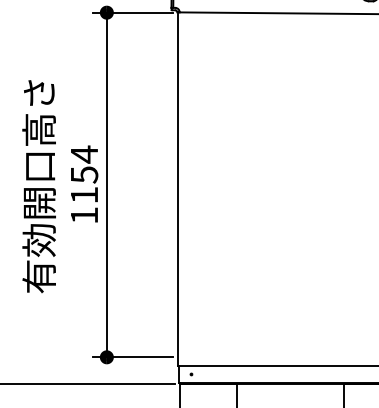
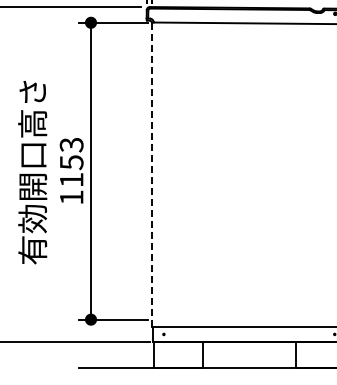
text: (84, 153) -> (71, 144), 1154 -> 1153
line: (178, 189) -> (152, 175), solid -> dashed

